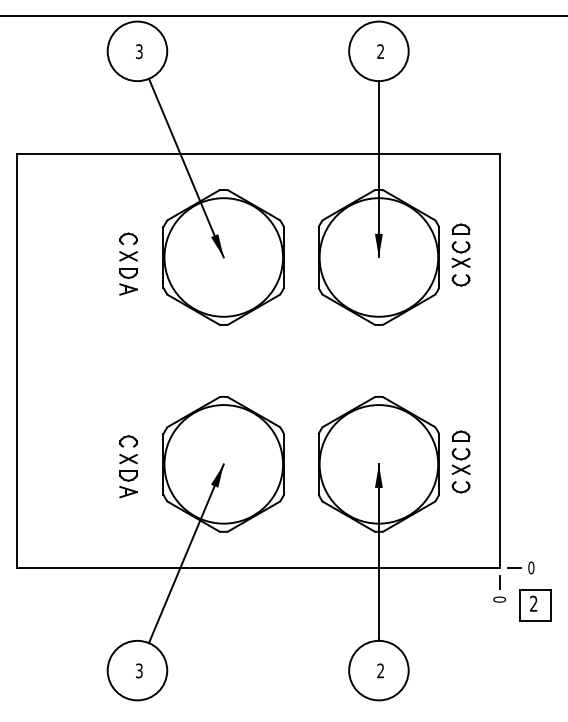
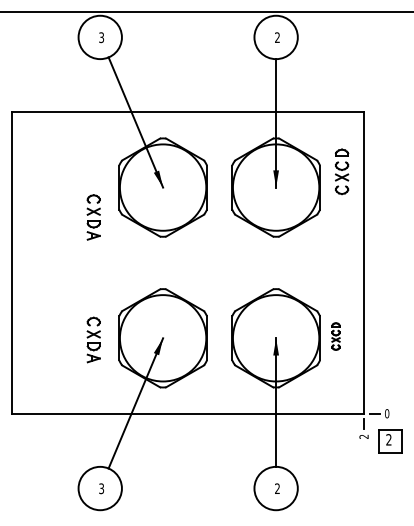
part: (460, 254) -> (341, 171), moved
part: (128, 264) -> (93, 217), moved
part: (460, 461) -> (335, 336), size x0.6
text: (498, 599) -> (363, 436), 0 -> 2

